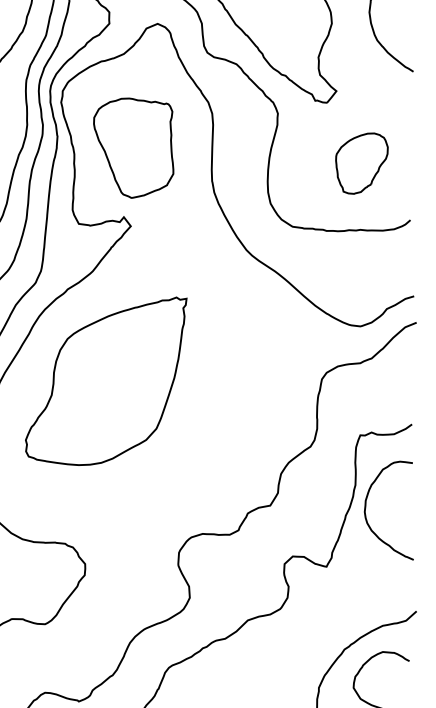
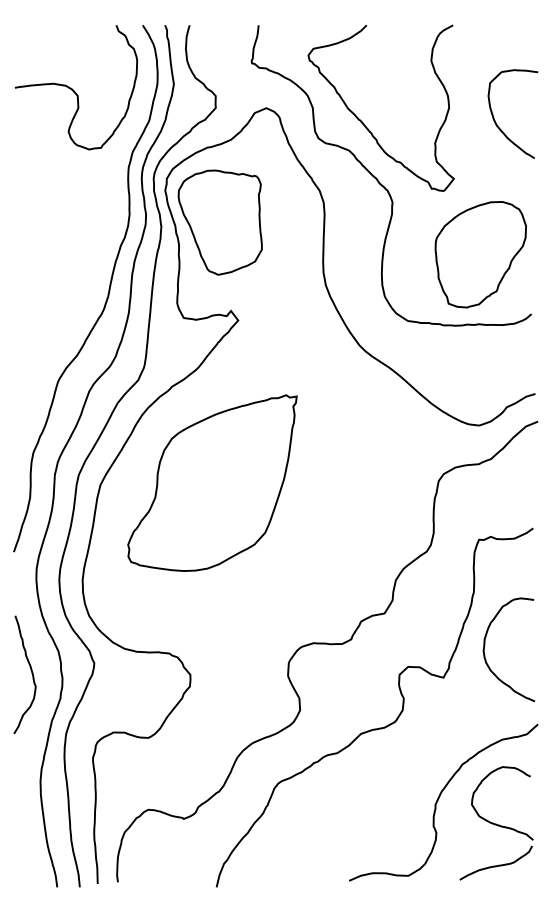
part: (132, 148) -> (219, 222), moved
part: (361, 163) -> (480, 254), size x1.67
curve: (366, 507) -> (485, 646), moved

